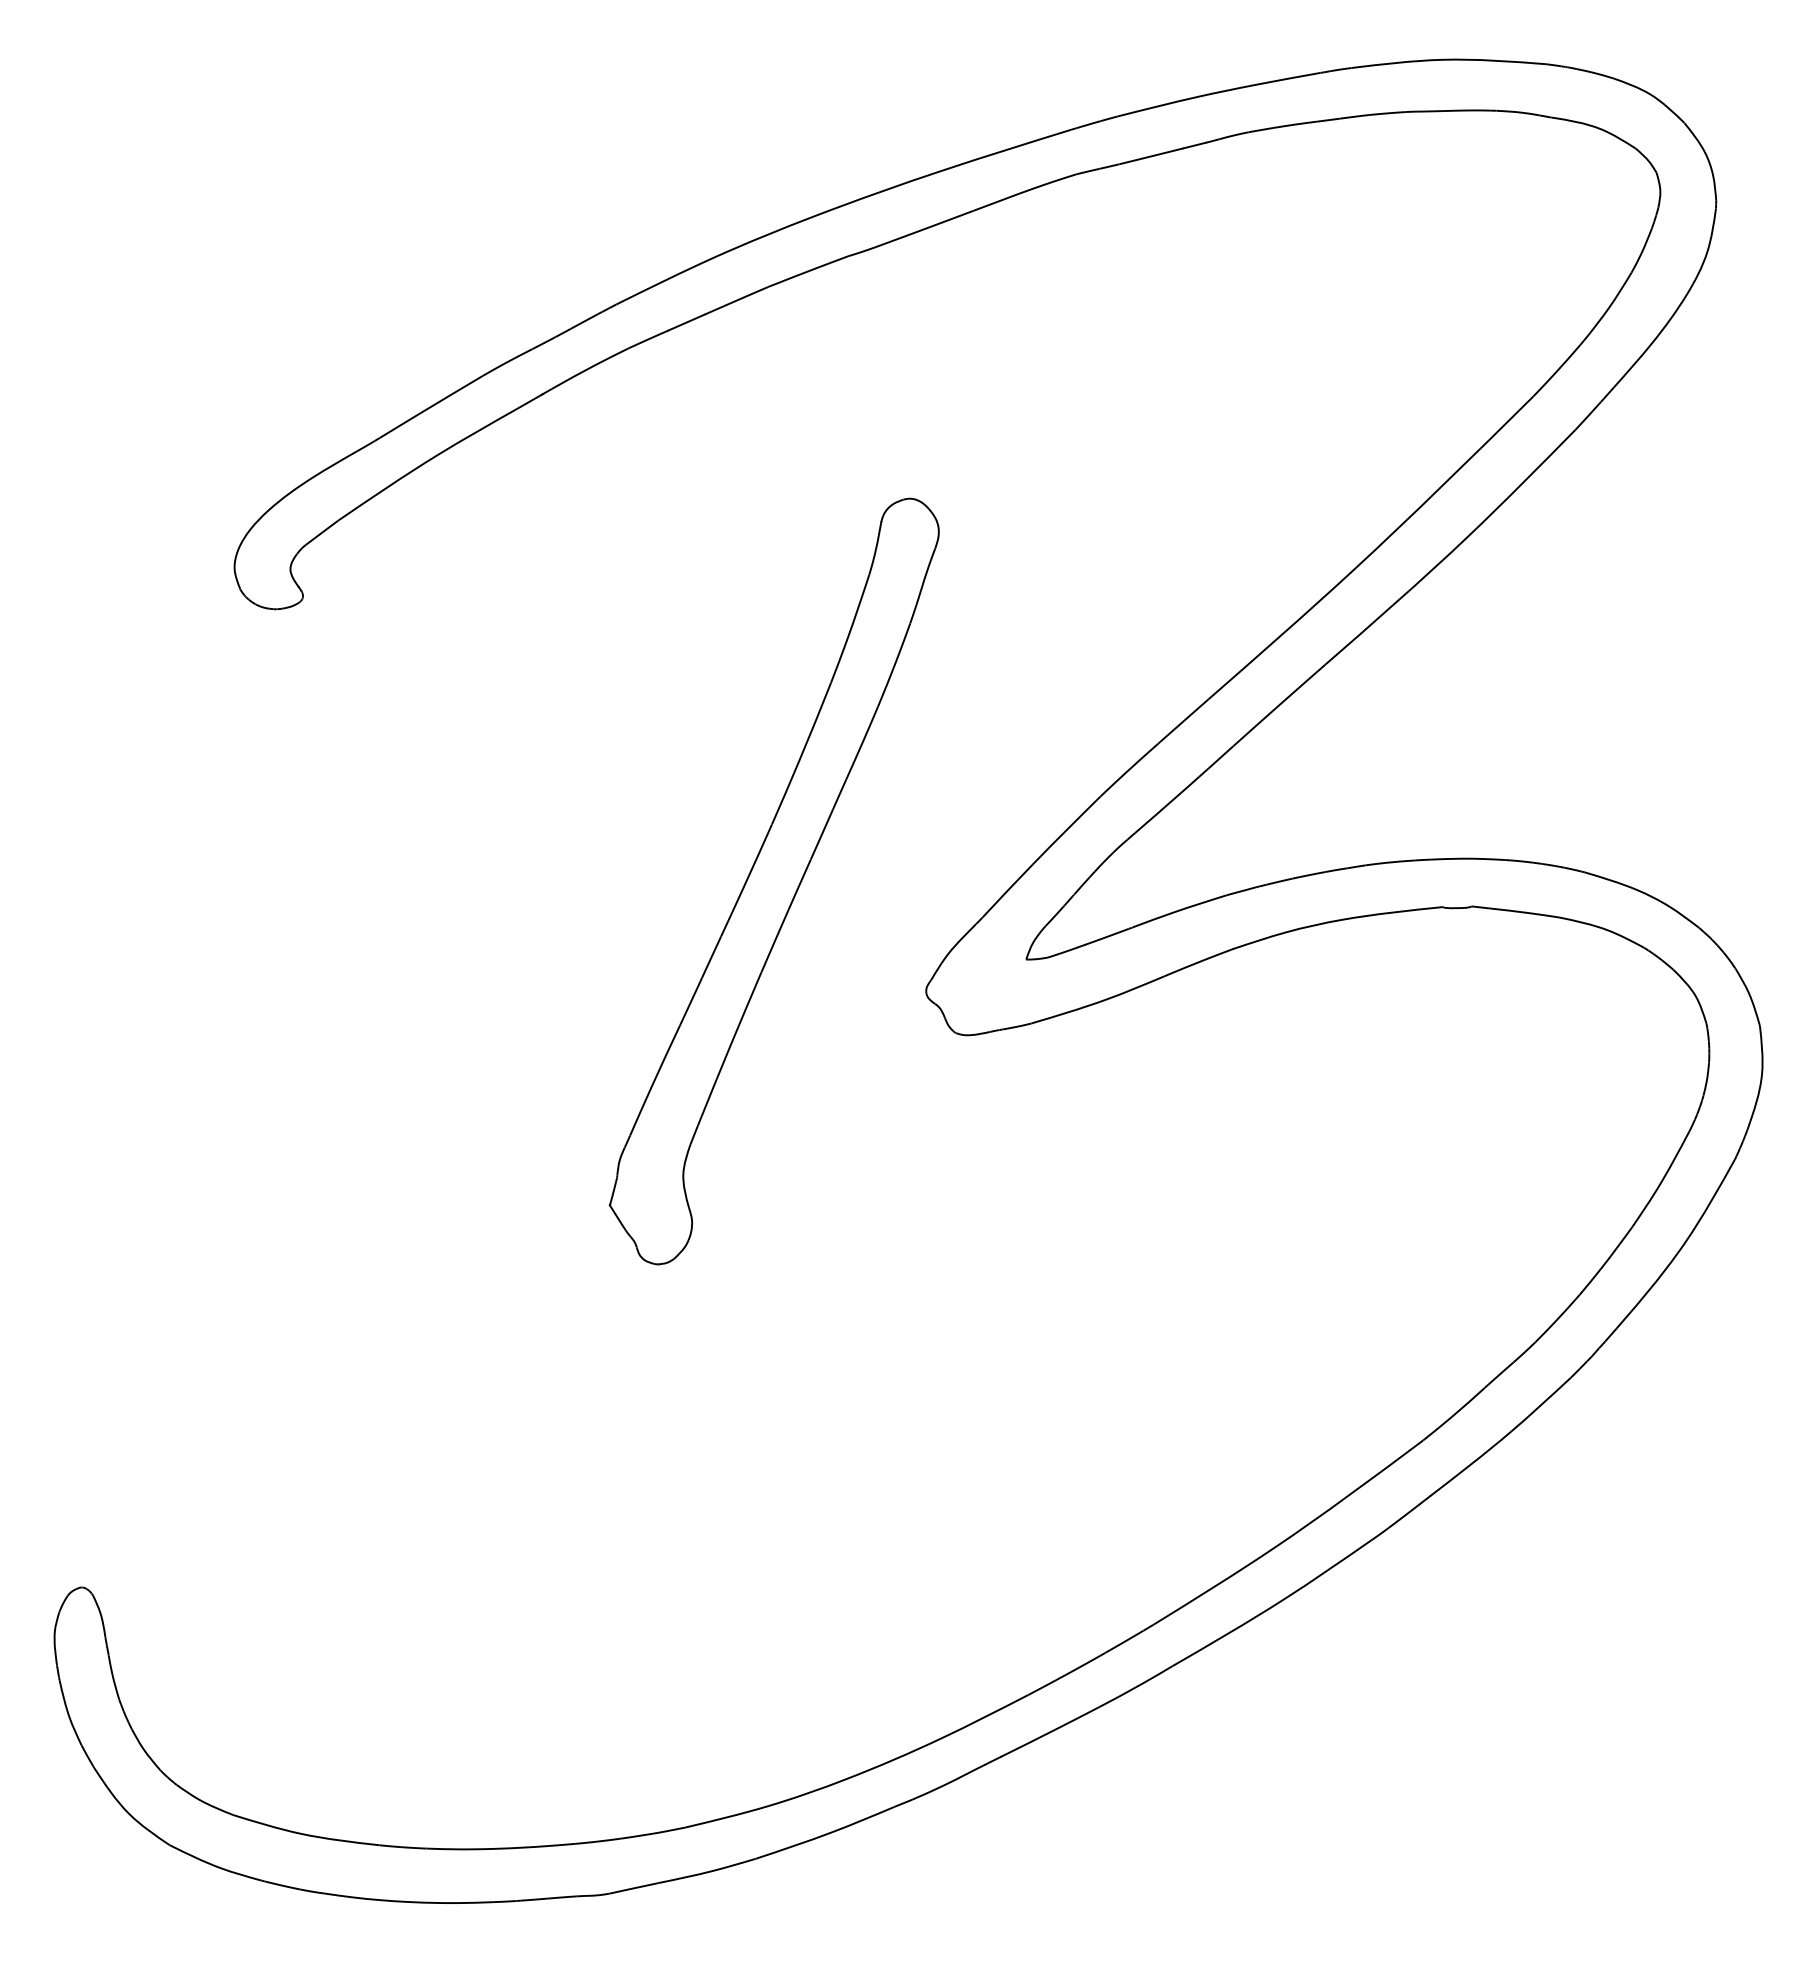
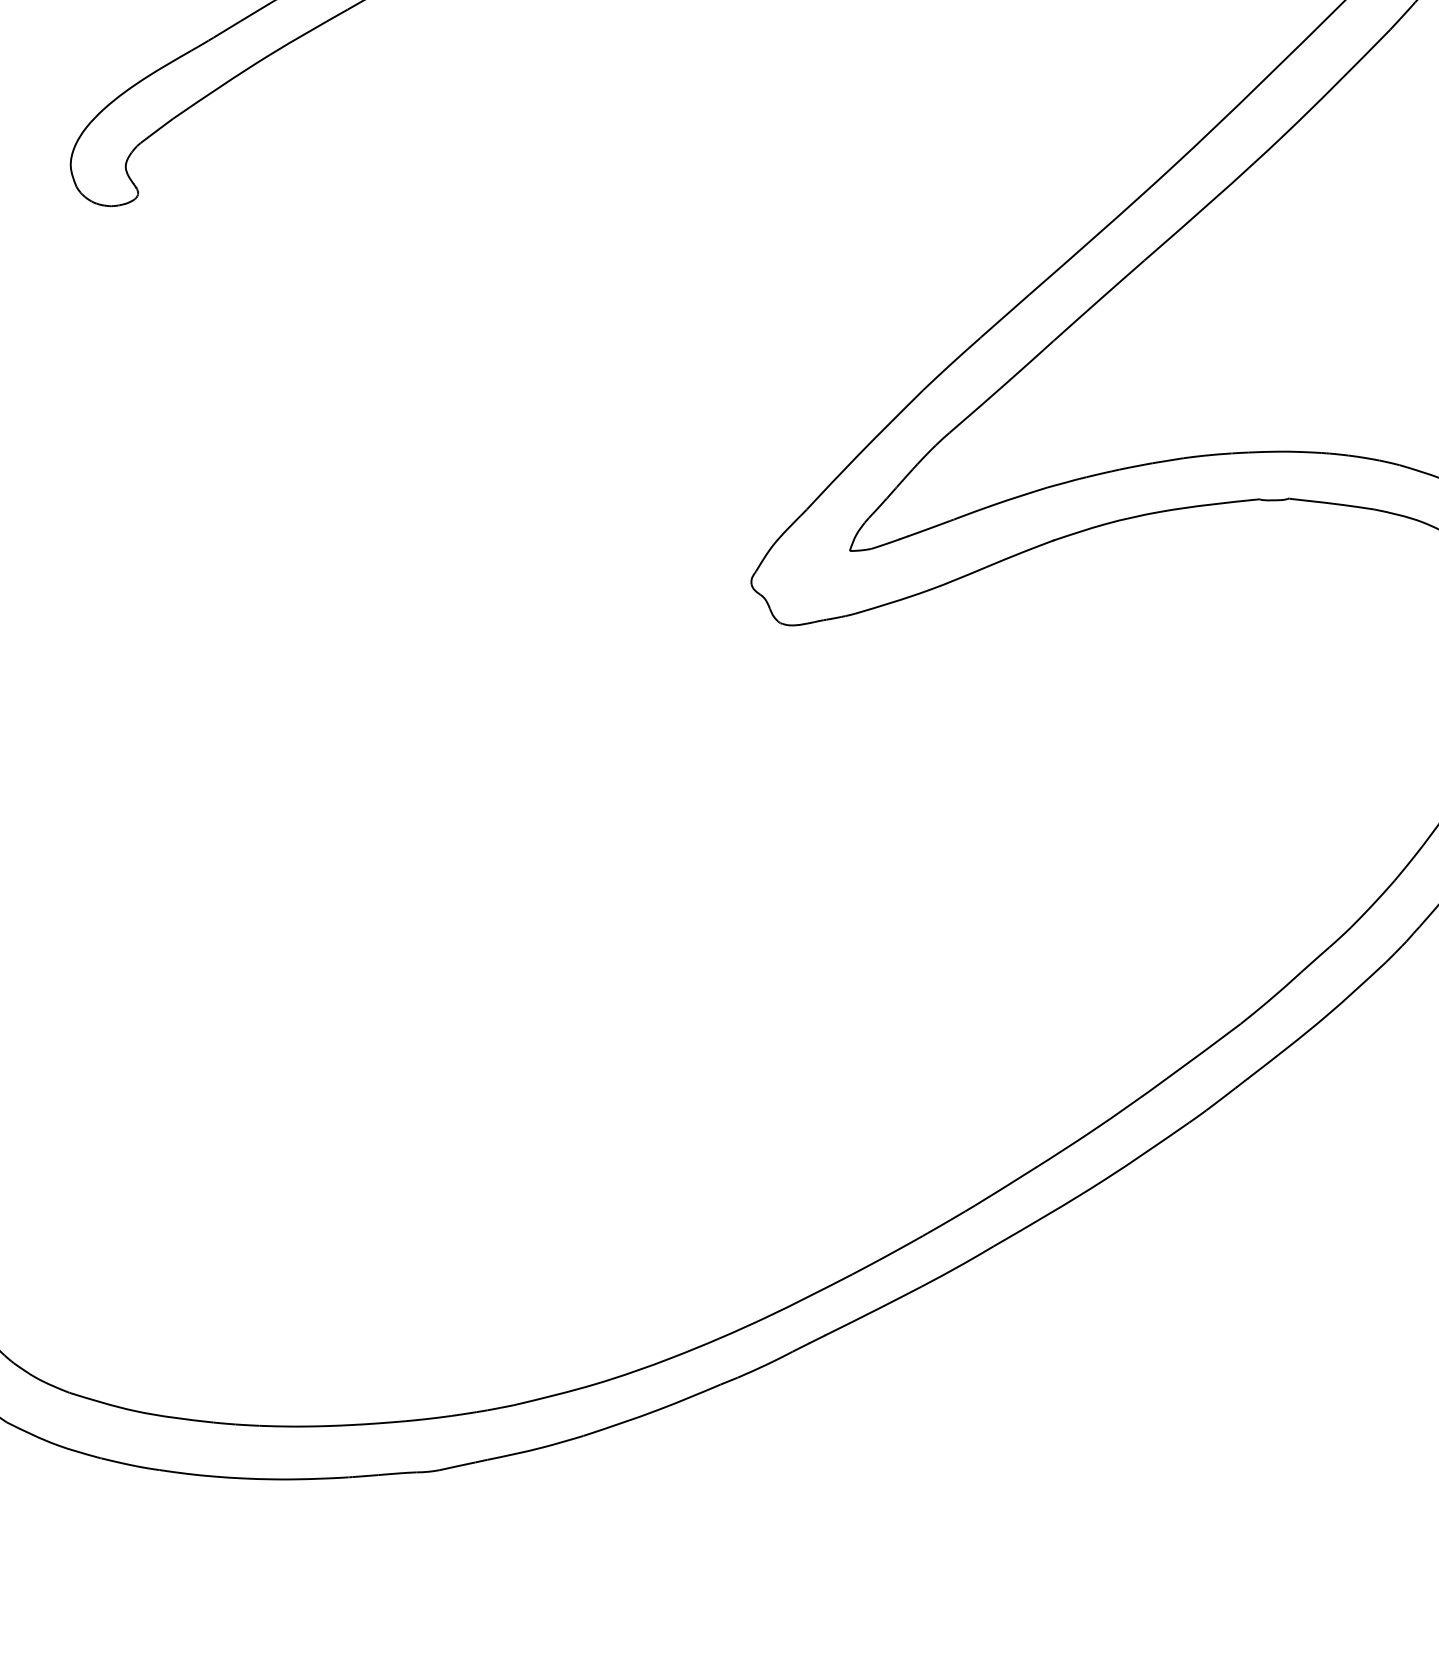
part: (773, 881) -> (601, 474), removed

